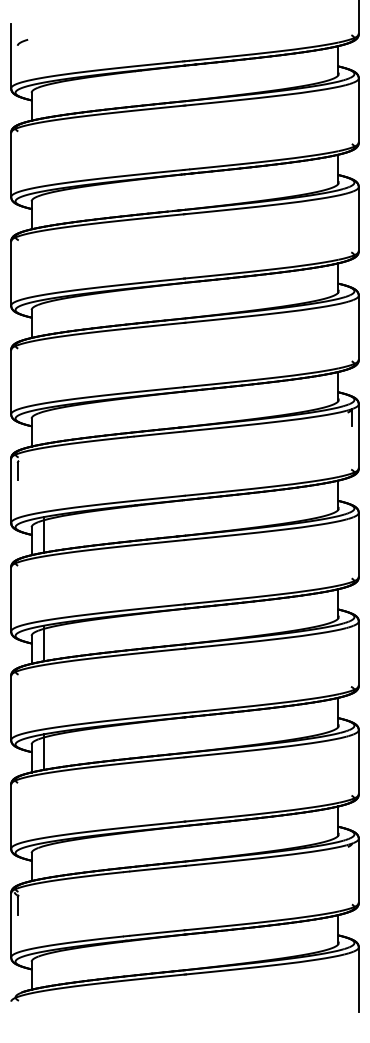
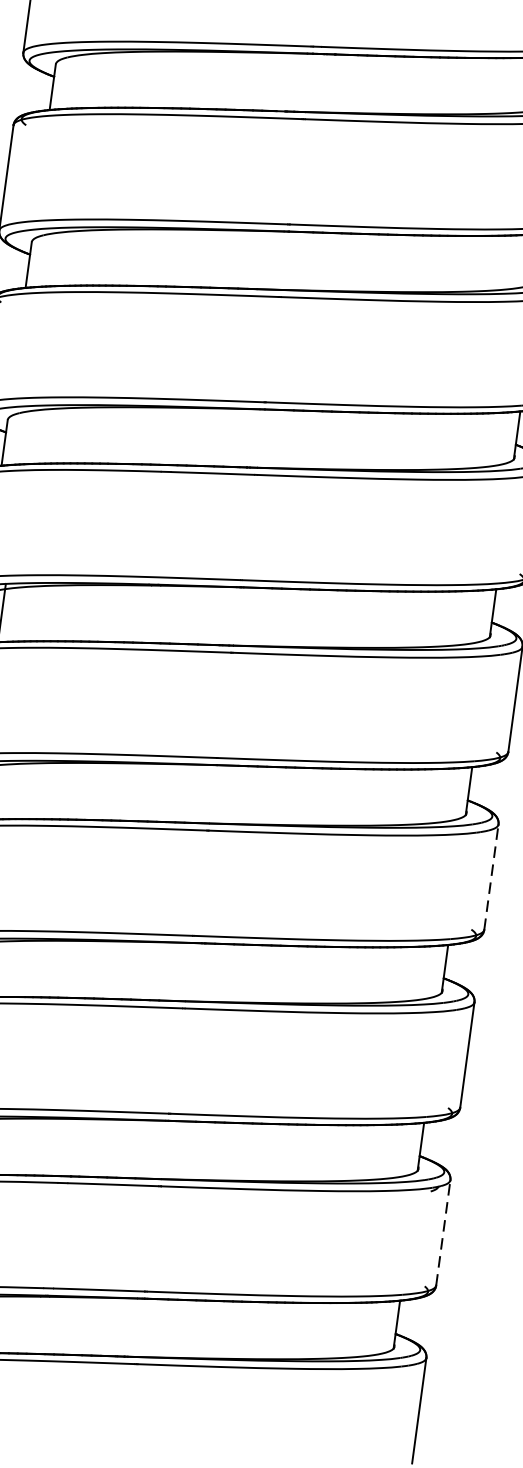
line: (358, 653) -> (490, 876), solid -> dashed
line: (358, 870) -> (442, 1232), solid -> dashed

